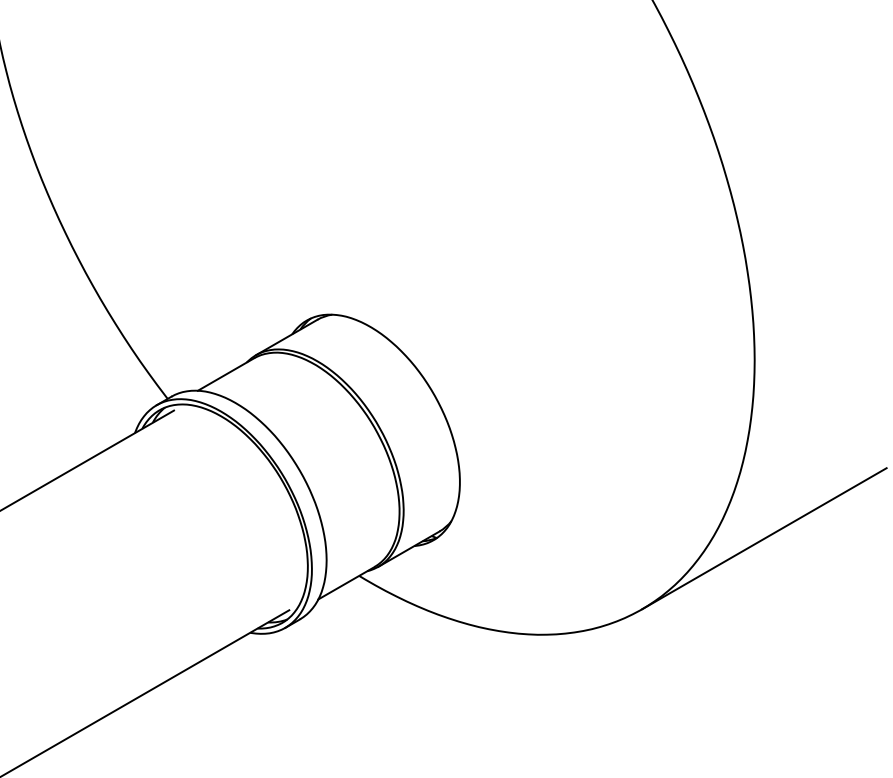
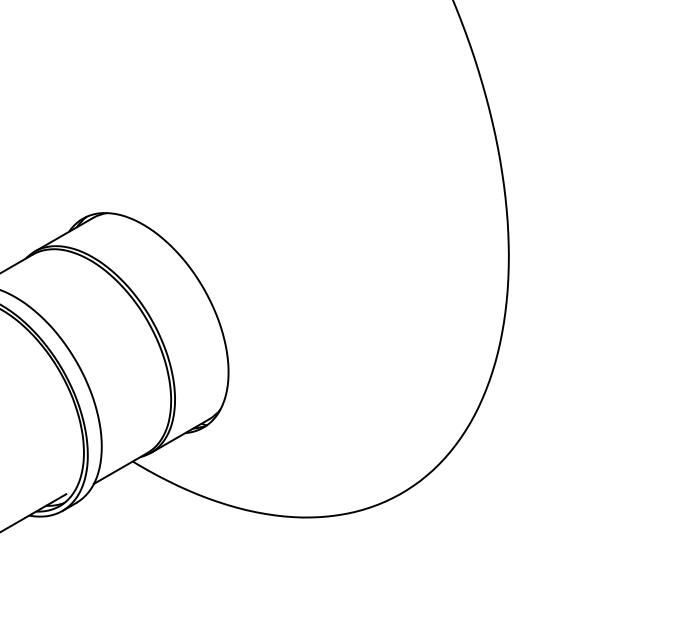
line: (764, 538) -> (518, 425), removed

